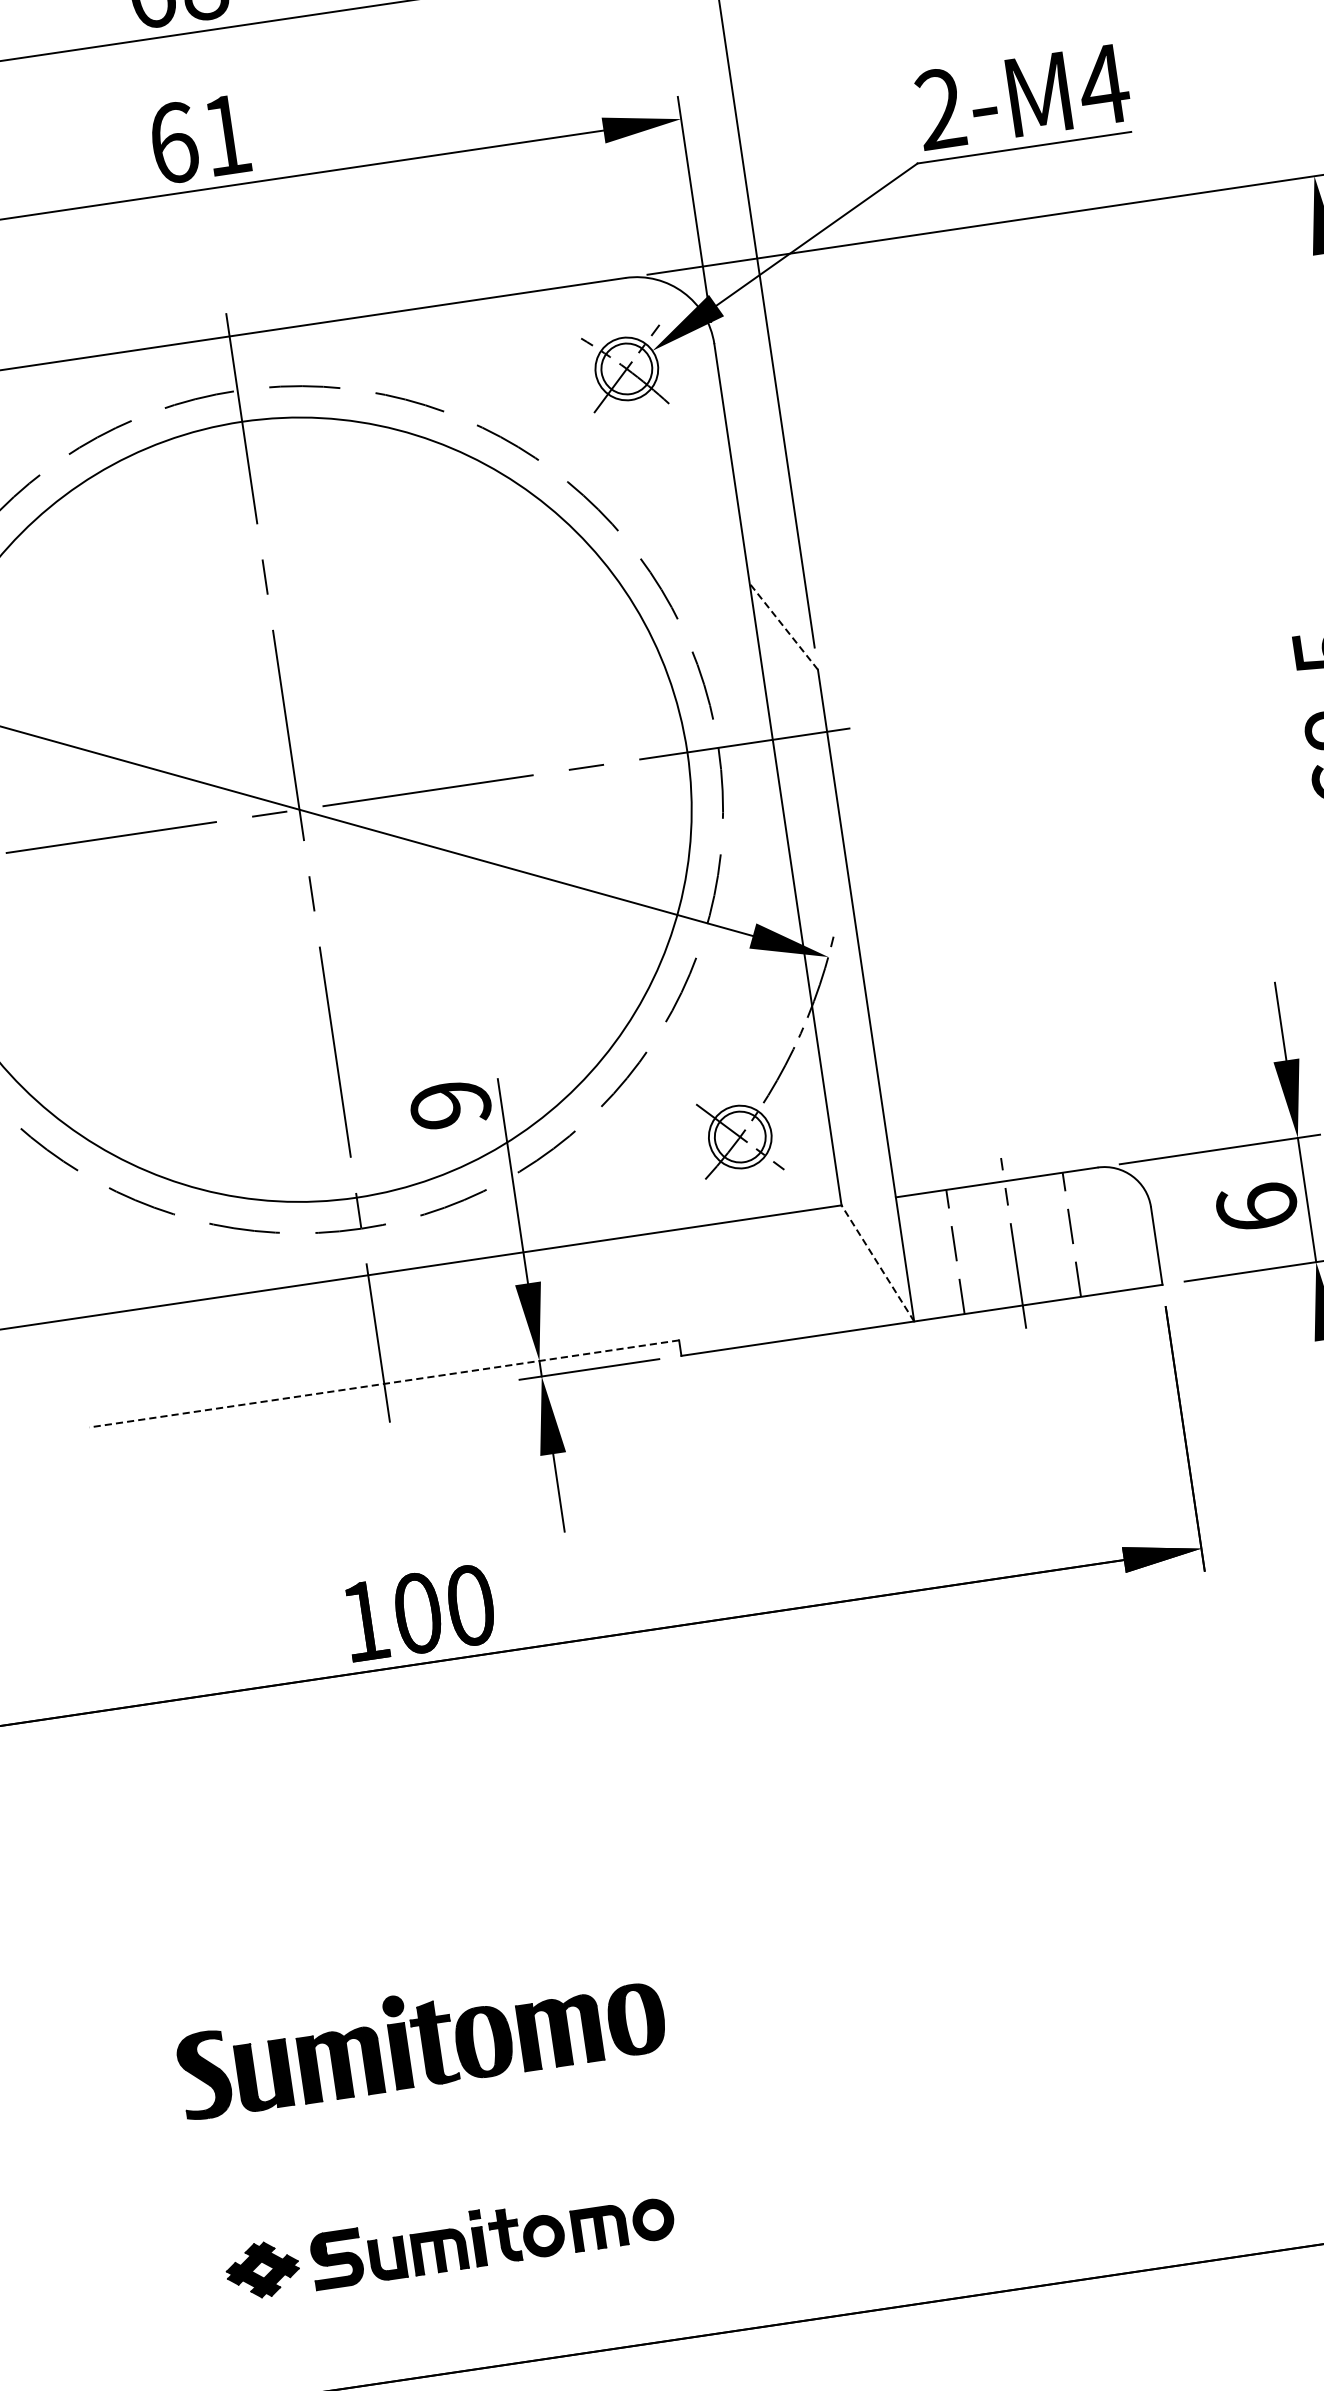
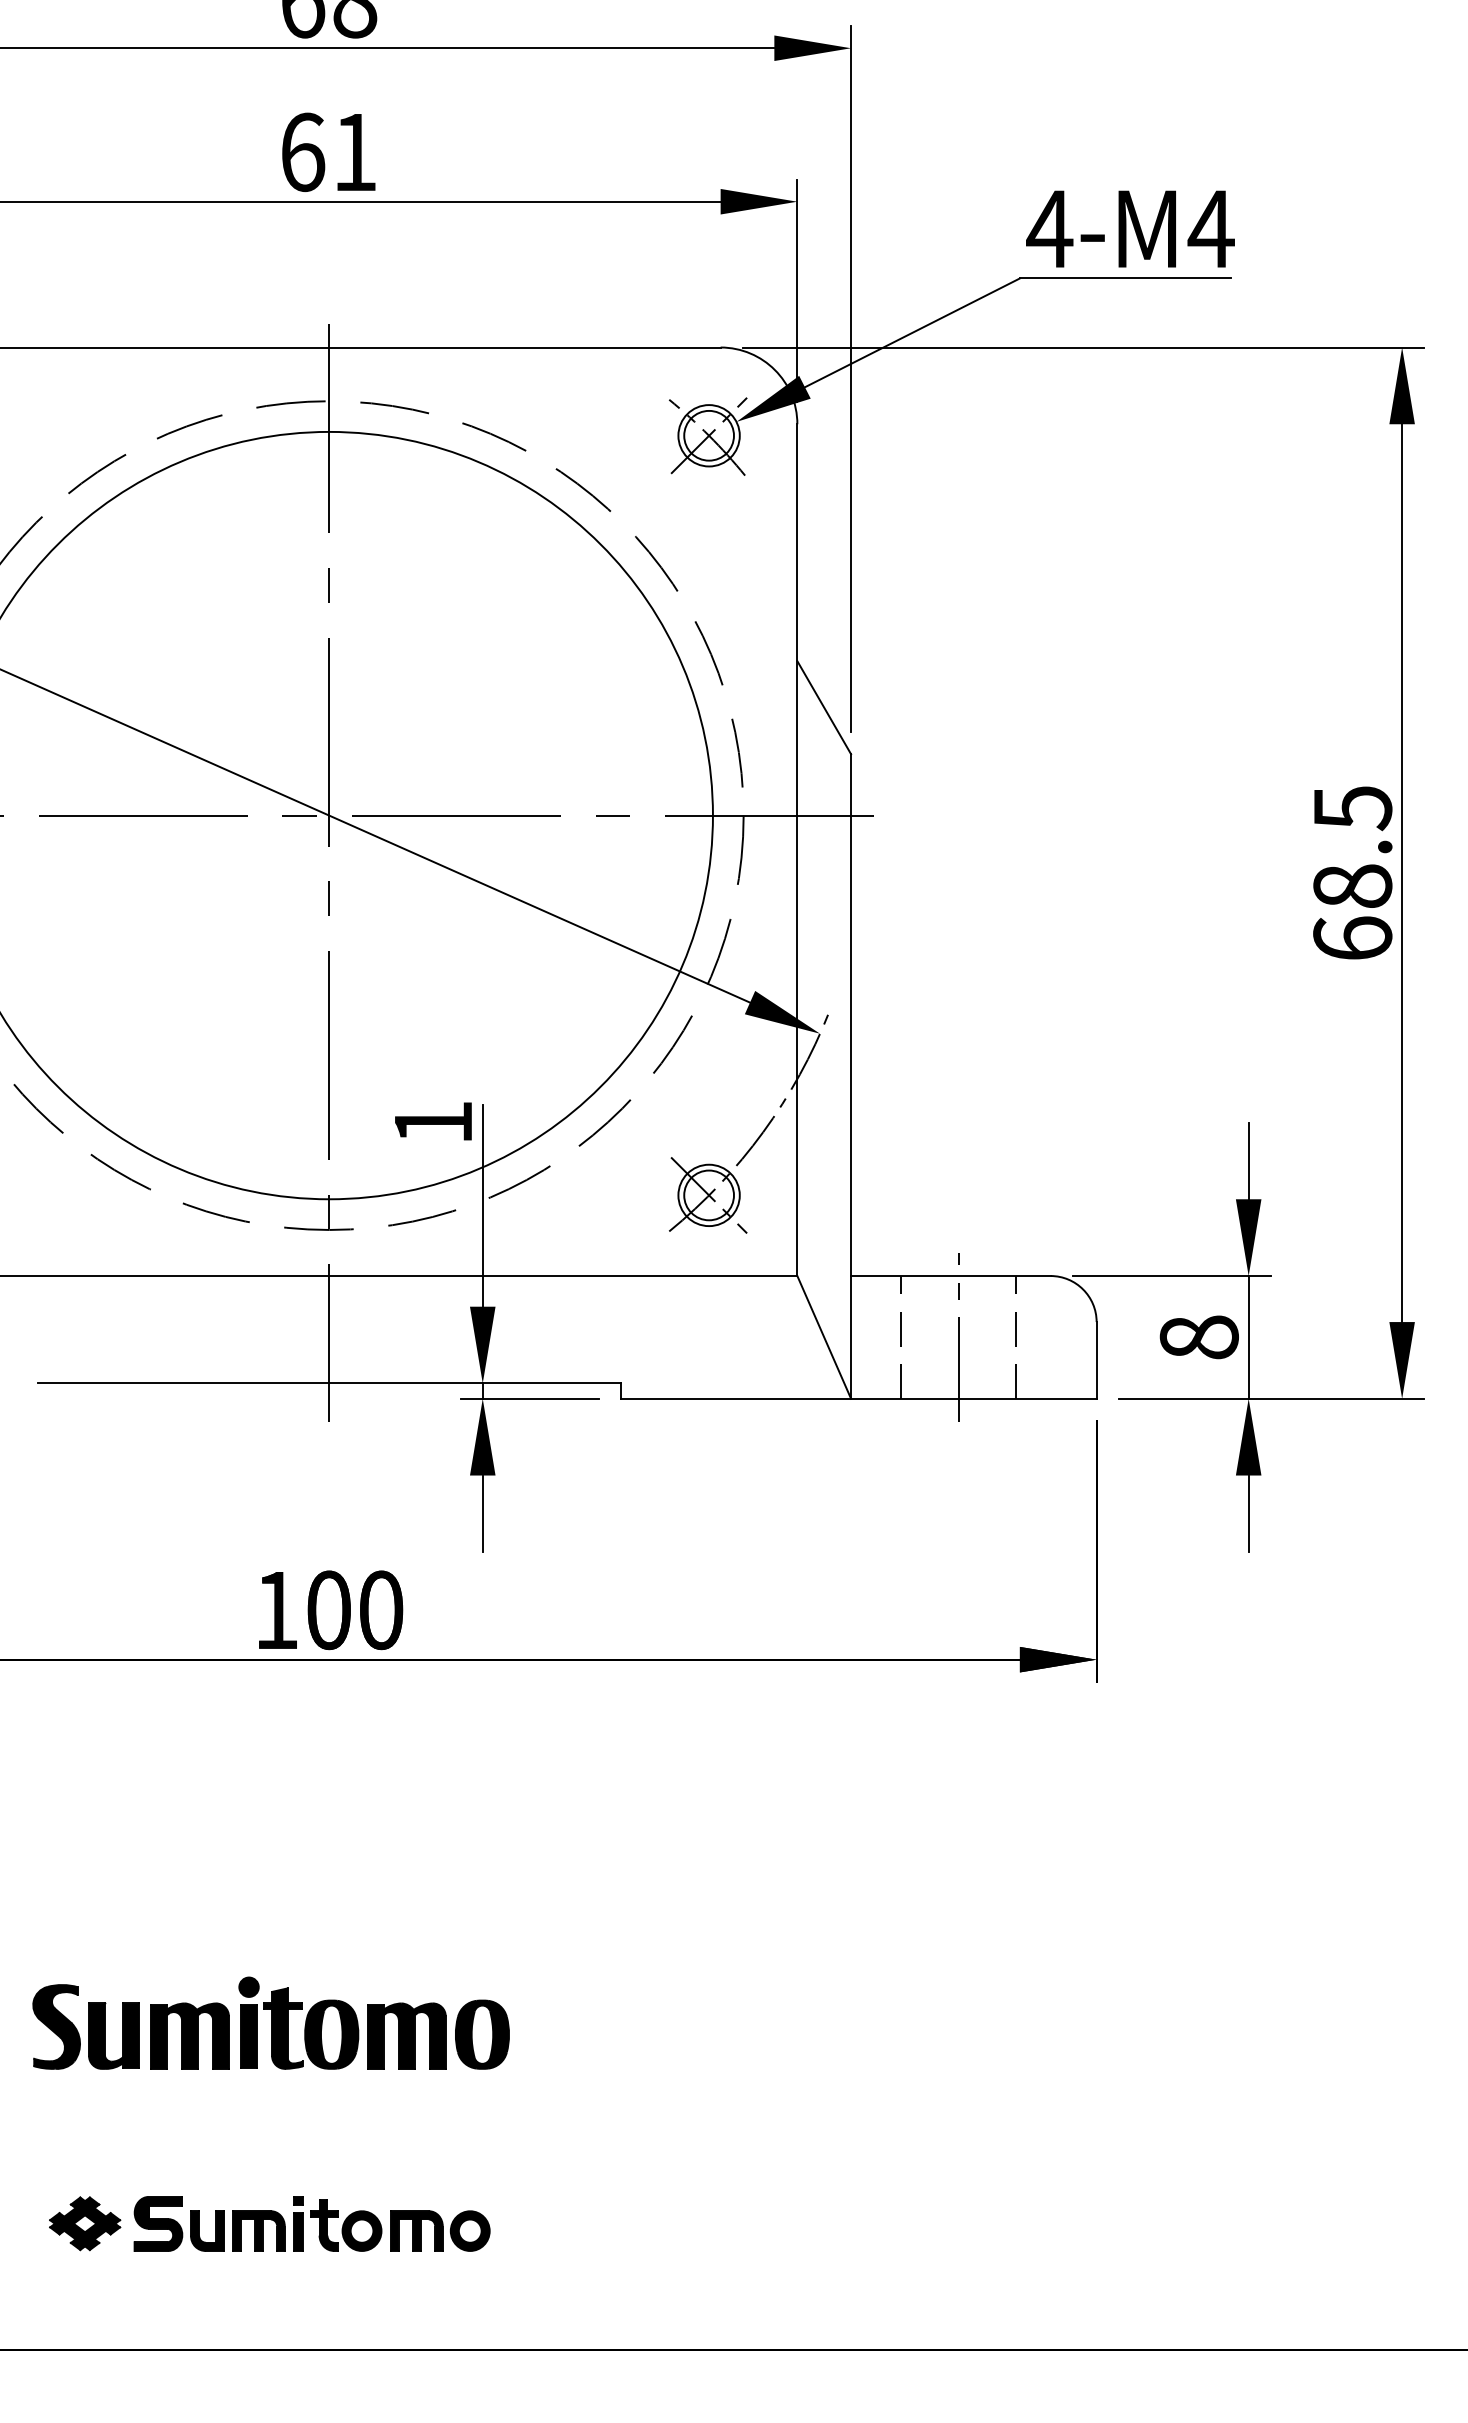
text: (940, 108) -> (1049, 228), 2-M4 -> 4-M4
line: (784, 626) -> (824, 707), dashed -> solid
text: (450, 1104) -> (433, 1122), 9 -> 1
text: (1256, 1207) -> (1198, 1337), 6 -> 8
line: (878, 1262) -> (824, 1336), dashed -> solid
line: (384, 1383) -> (329, 1383), dashed -> solid

